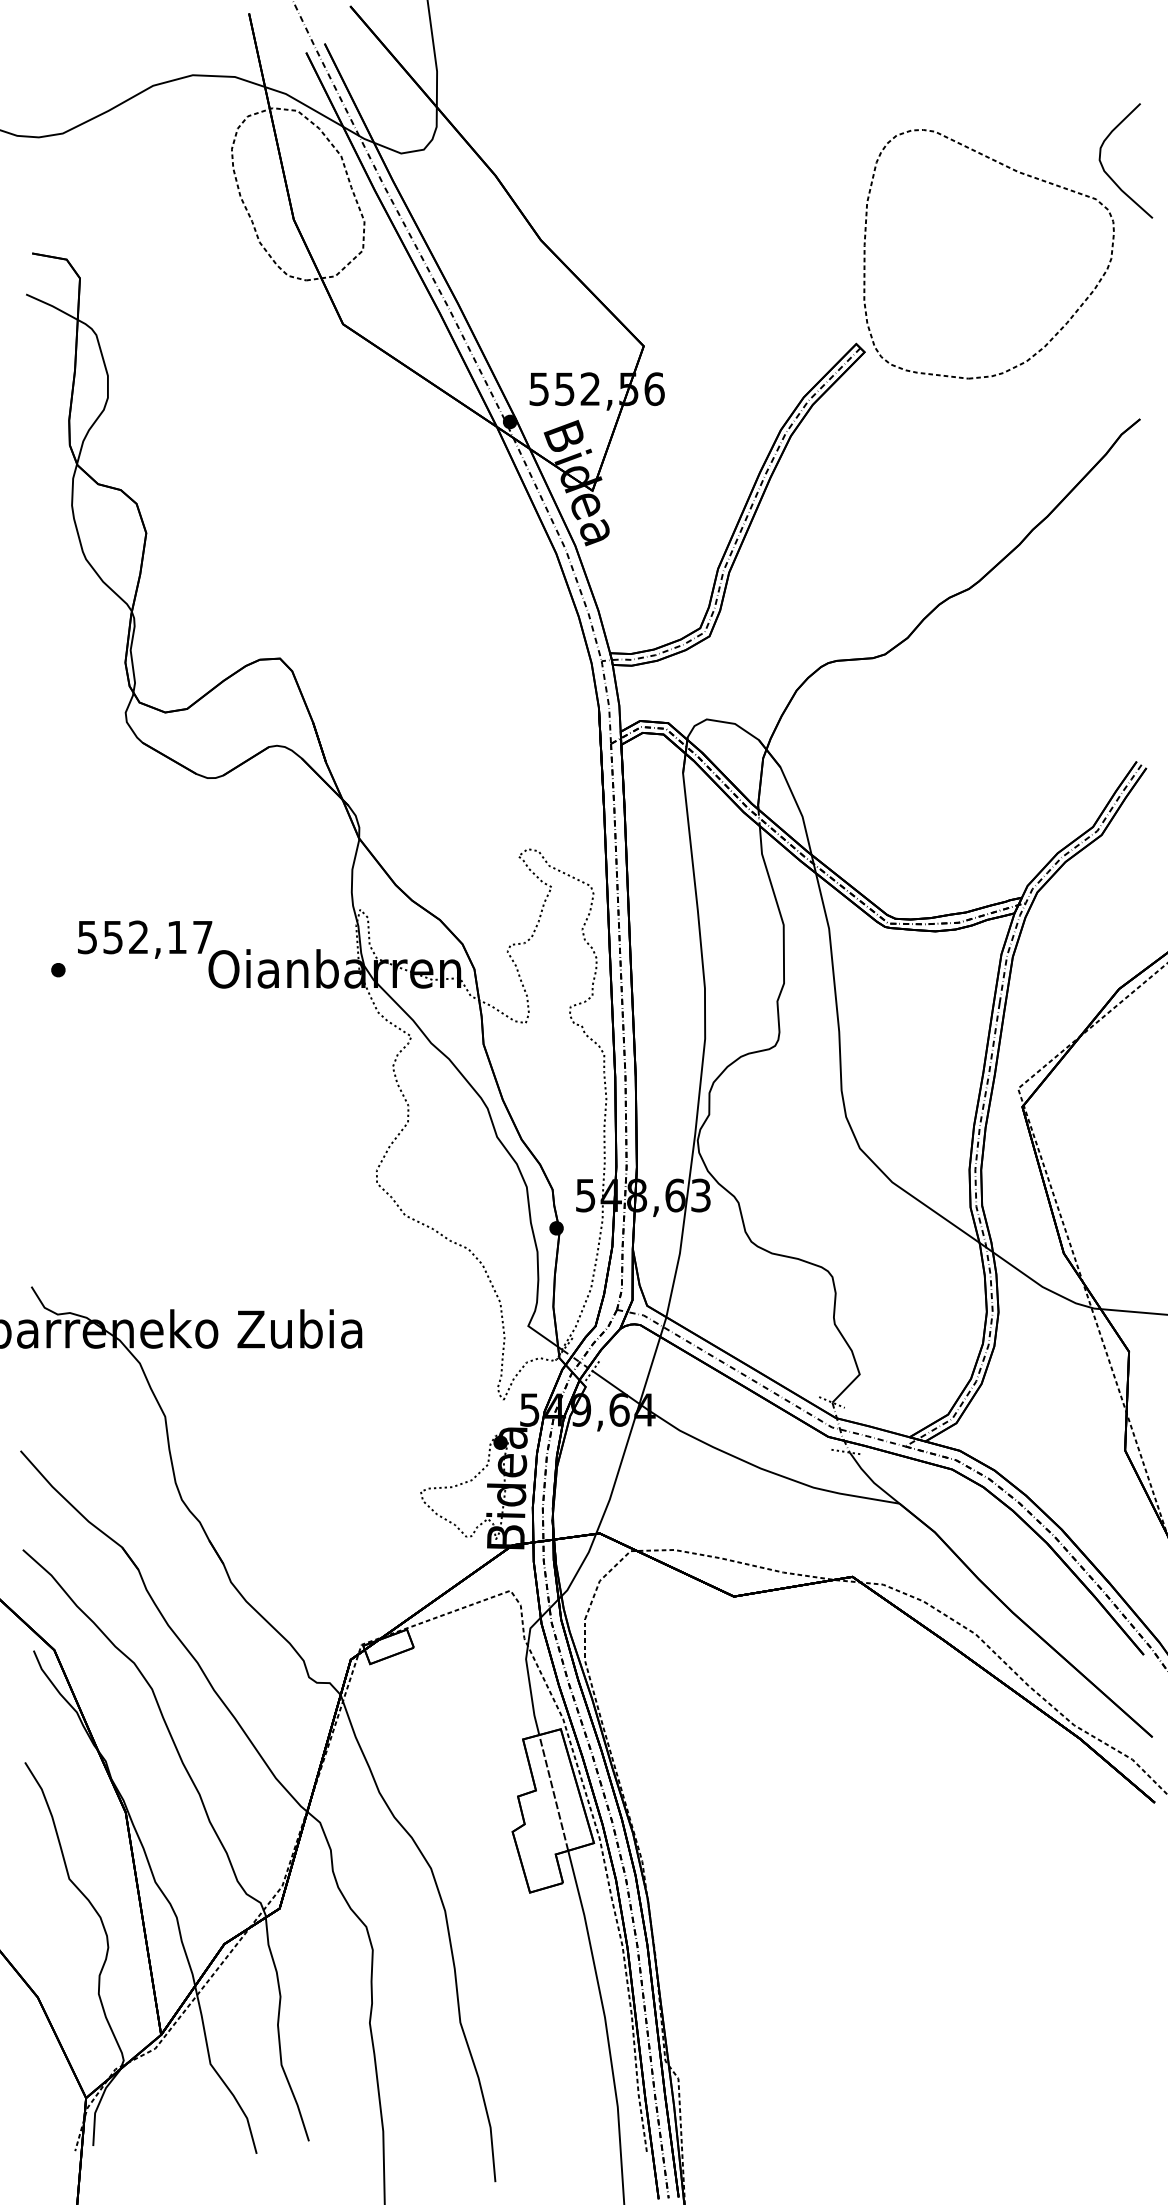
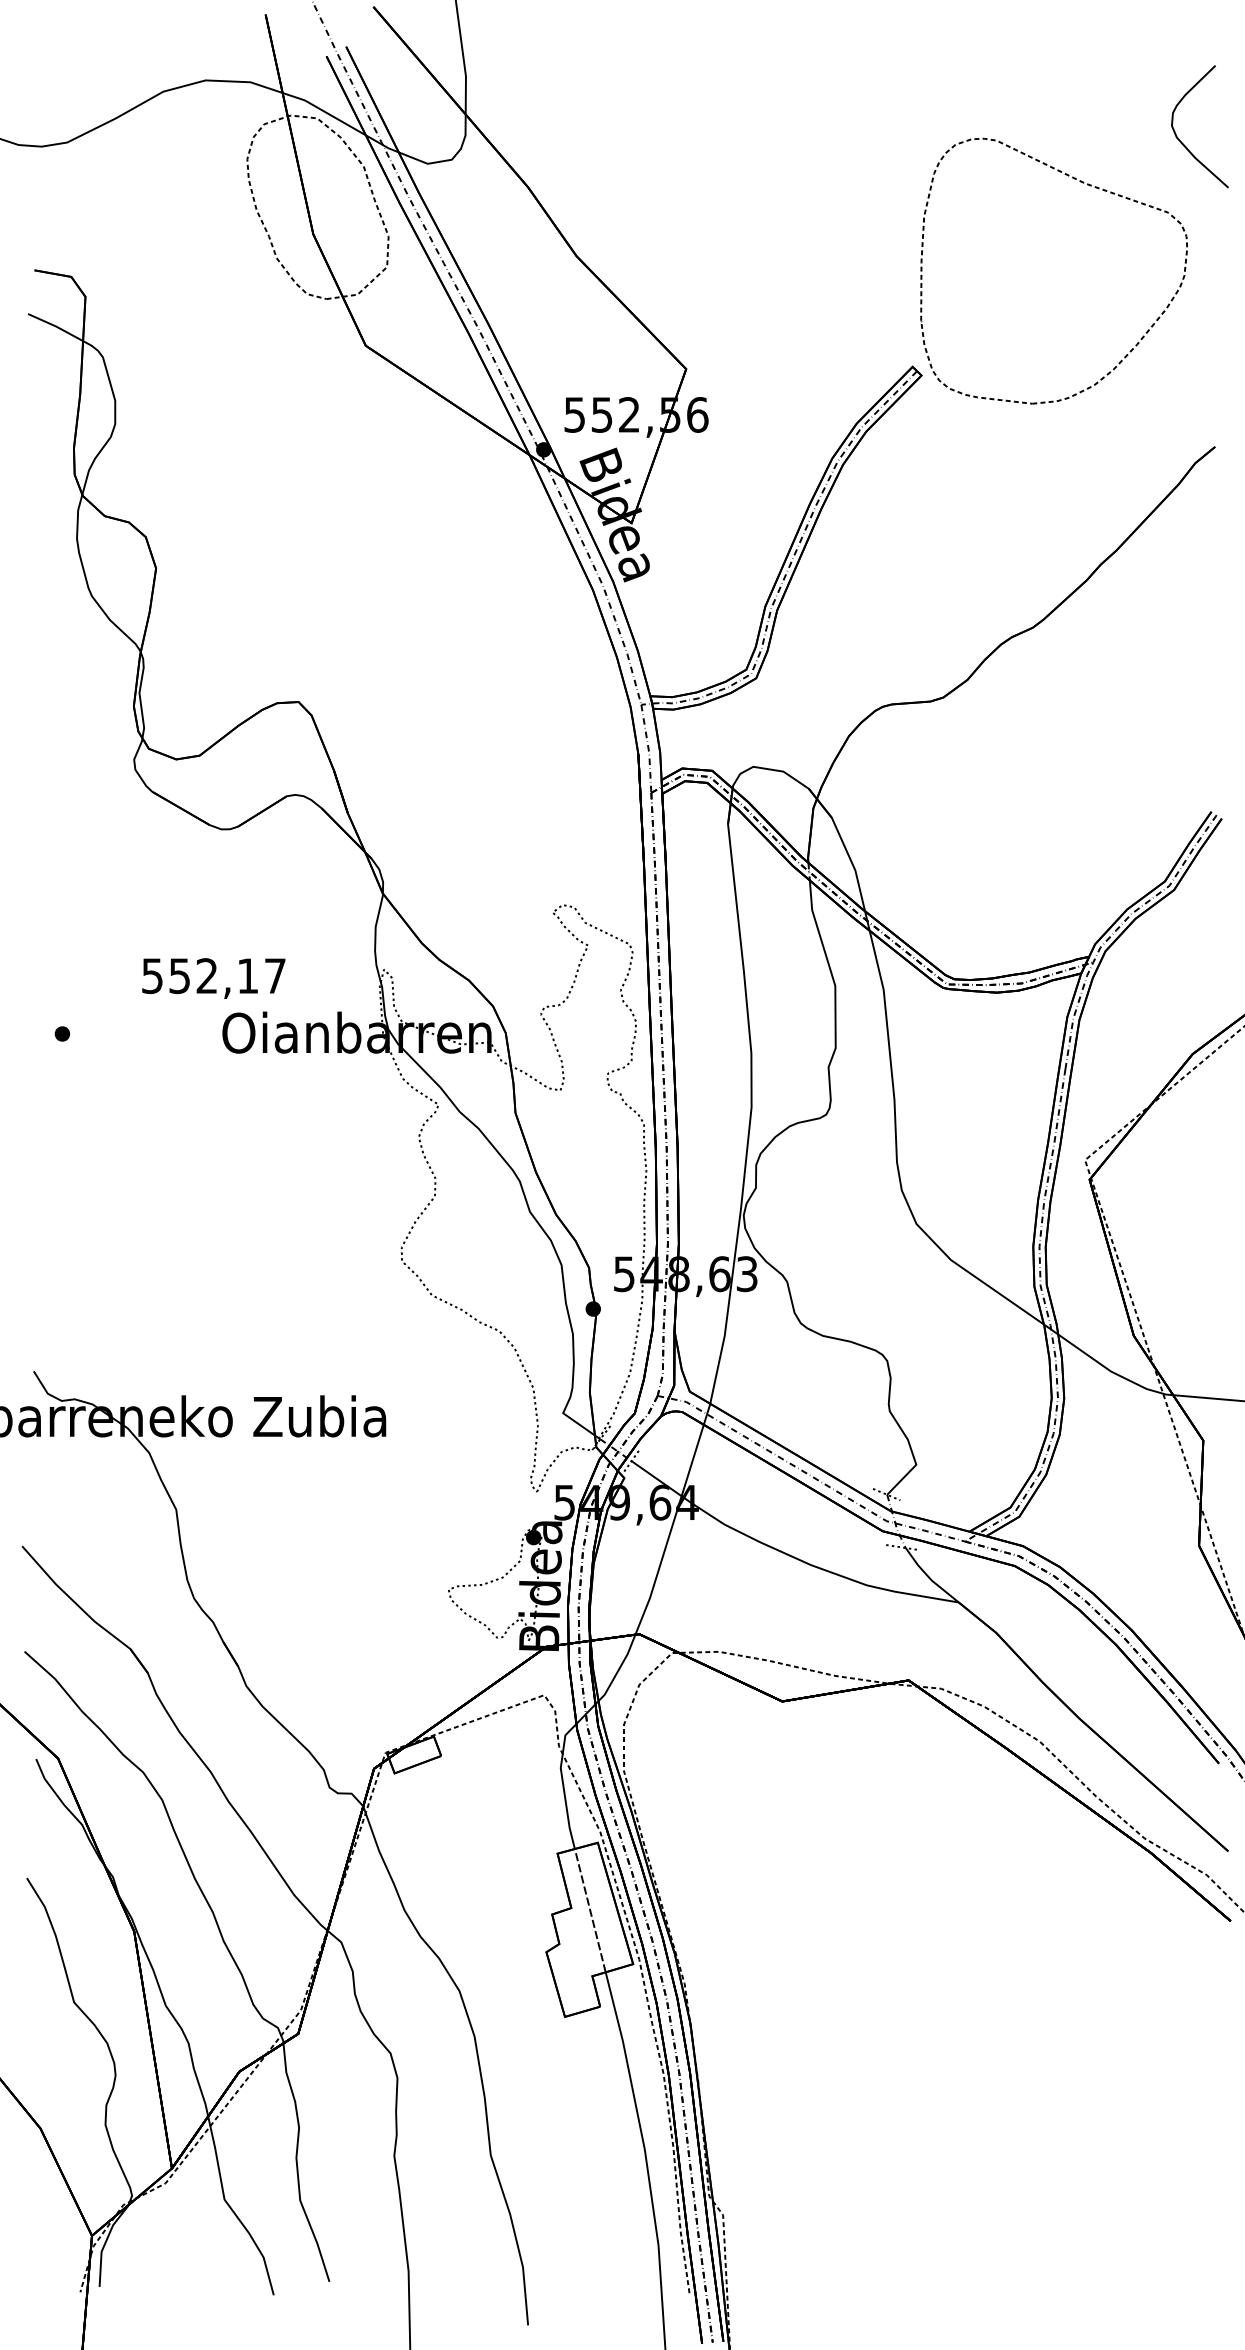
curve: (1106, 171) -> (1179, 138), moved
text: (144, 939) -> (213, 978), moved

